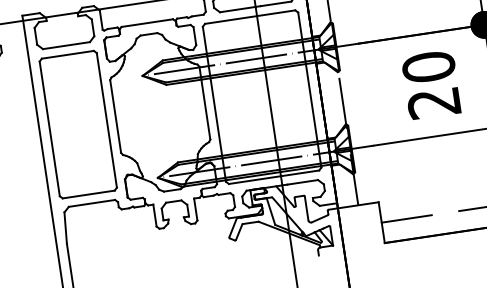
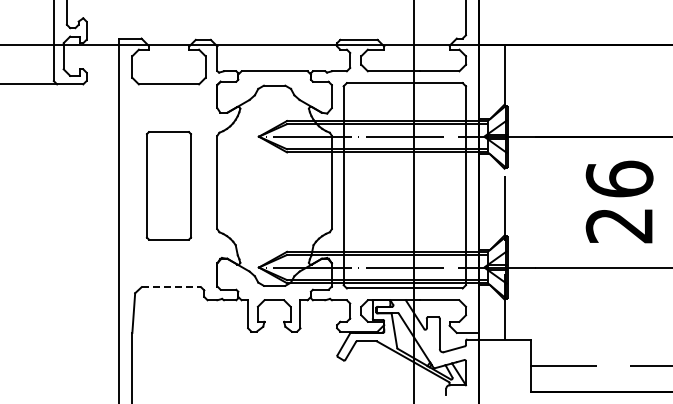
text: (428, 66) -> (619, 178), 20 -> 26
part: (77, 124) -> (168, 185), size x0.6
line: (92, 203) -> (171, 287), solid -> dashed

